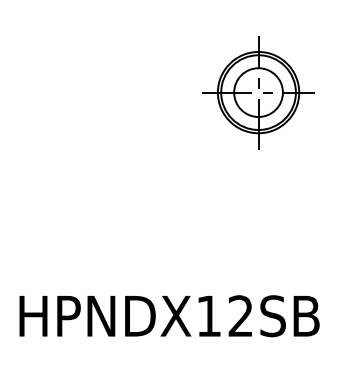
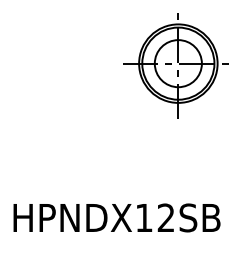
part: (258, 92) -> (178, 63), size x1.4

